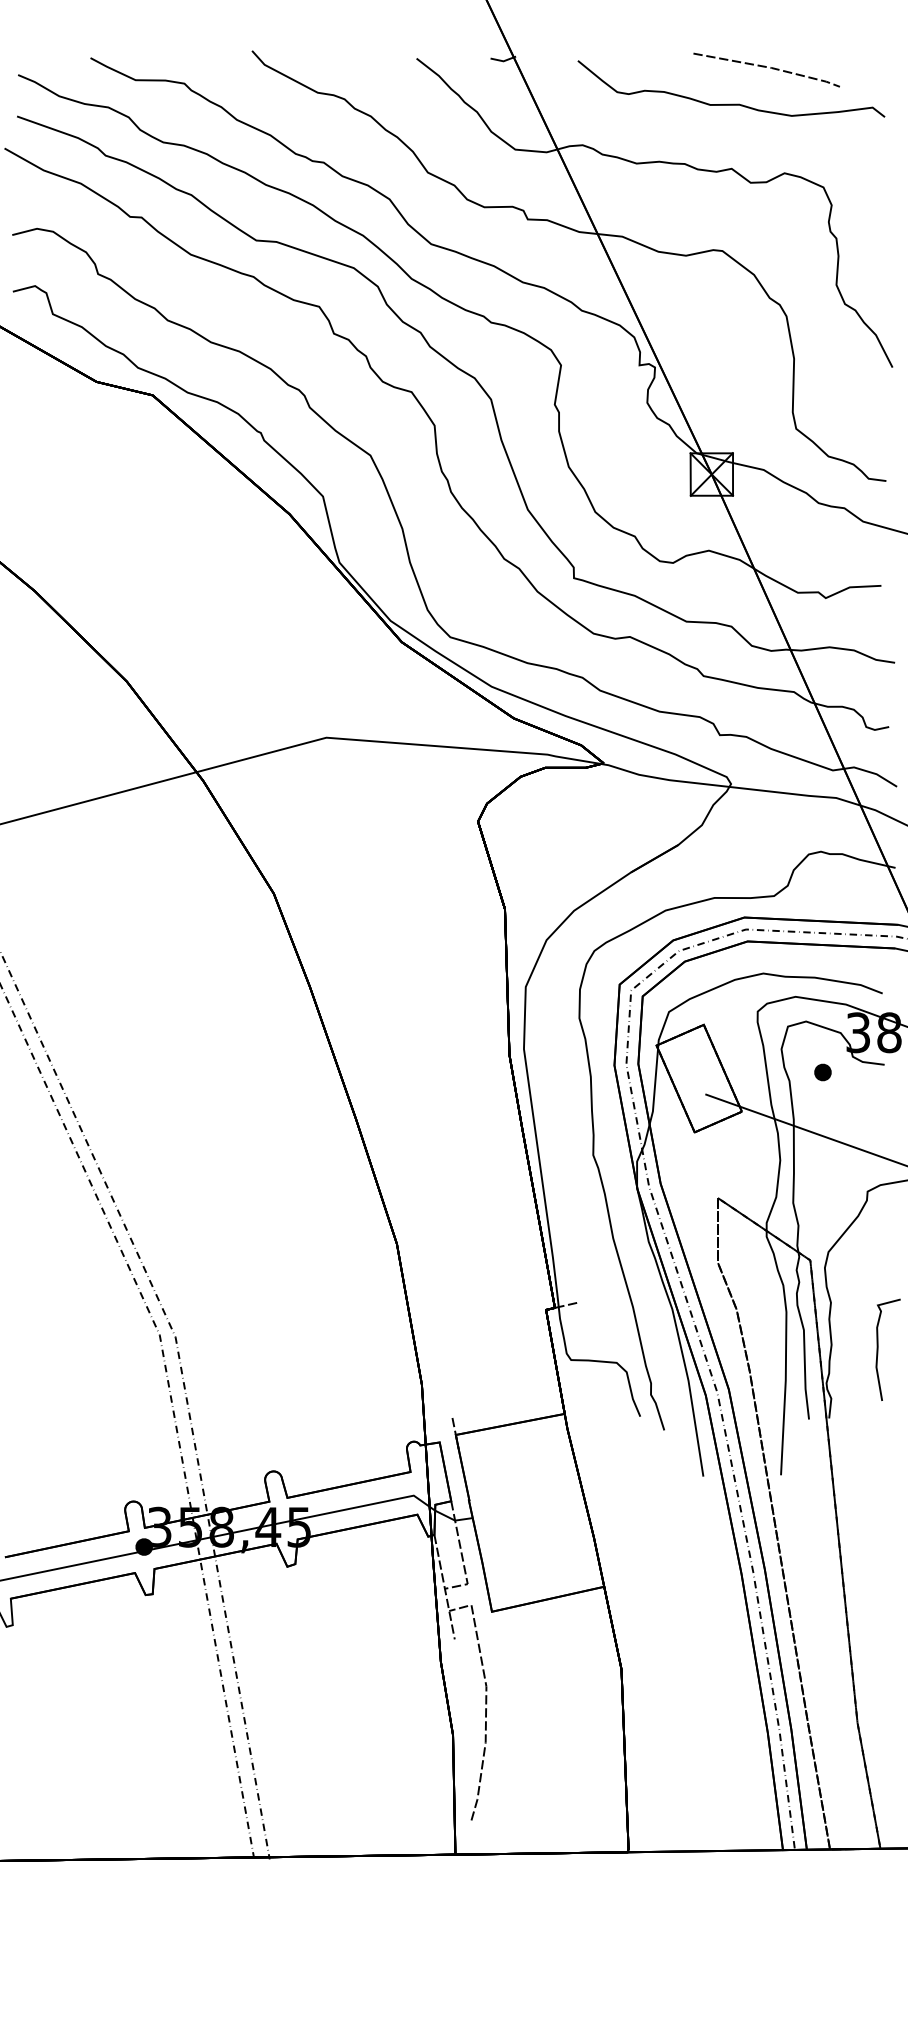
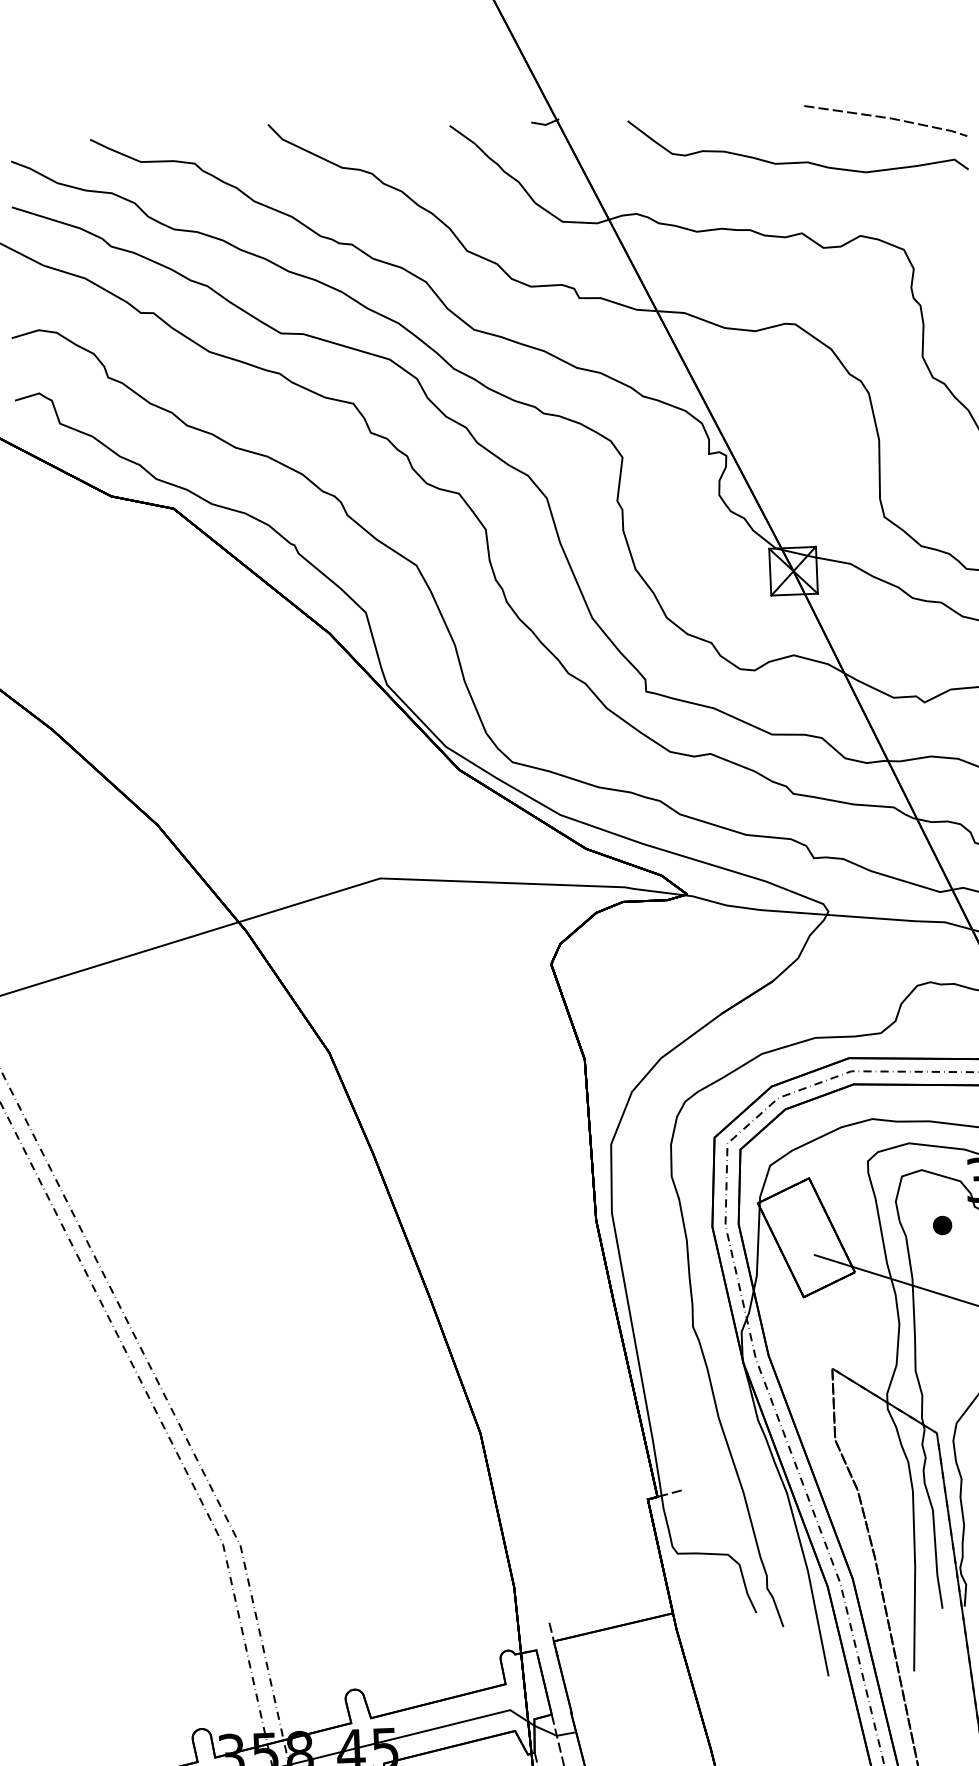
line: (766, 67) -> (885, 118), moved

